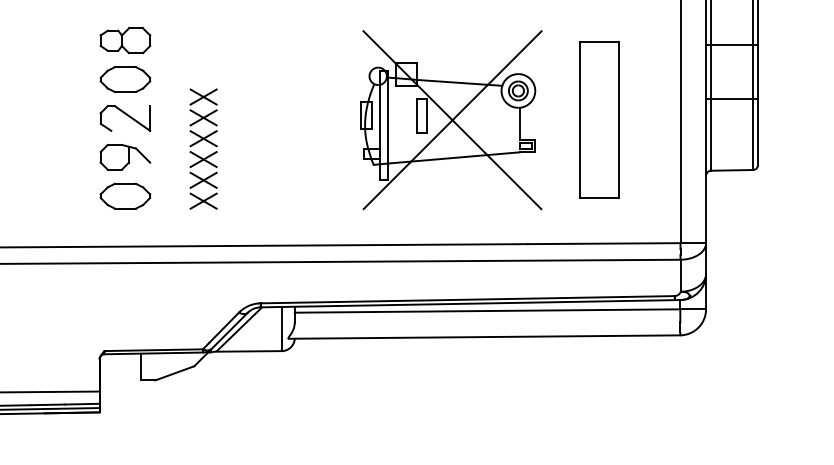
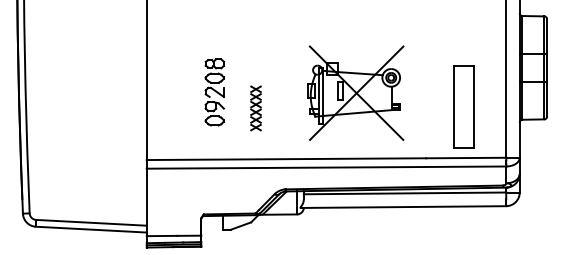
part: (124, 118) -> (214, 92), size x0.7
part: (450, 118) -> (355, 92), moved
part: (598, 118) -> (463, 106), moved
part: (202, 149) -> (255, 108), size x0.7

